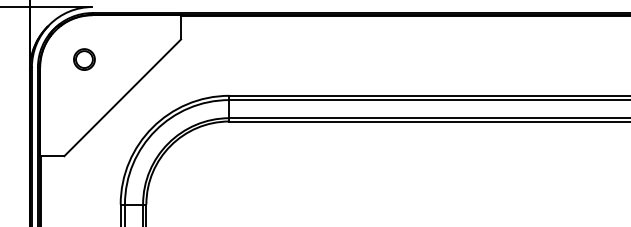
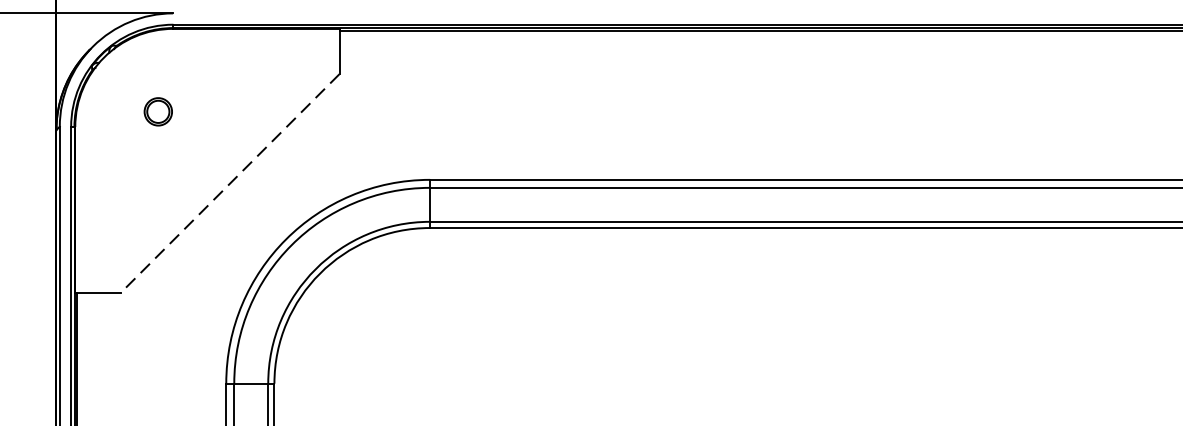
part: (84, 59) -> (158, 111), size x0.7
line: (122, 97) -> (229, 183), solid -> dashed

